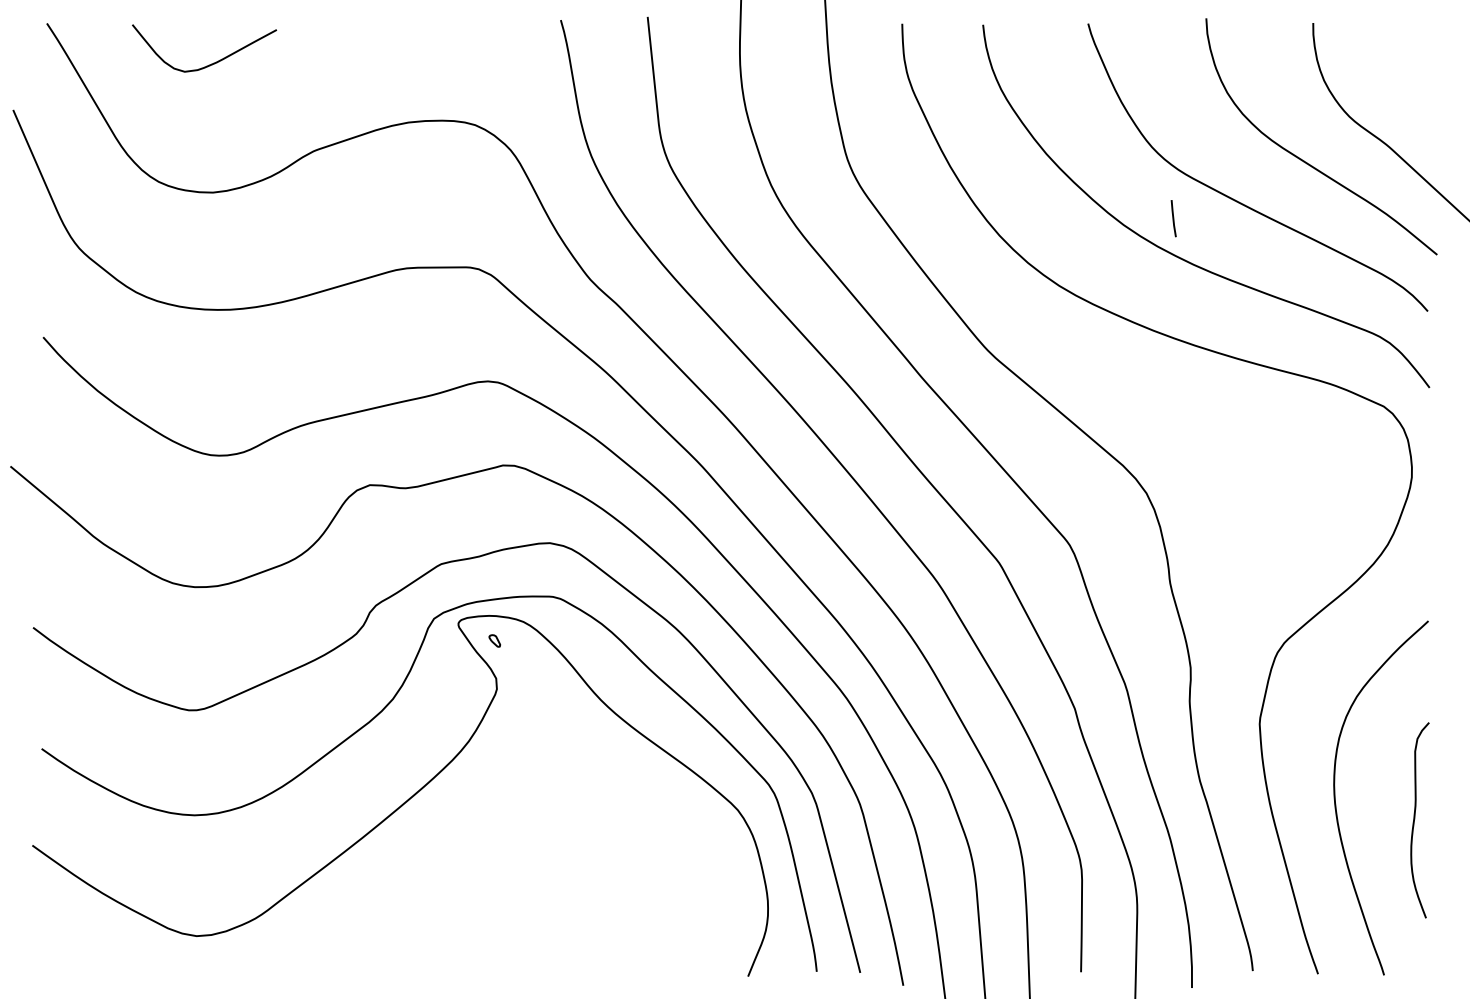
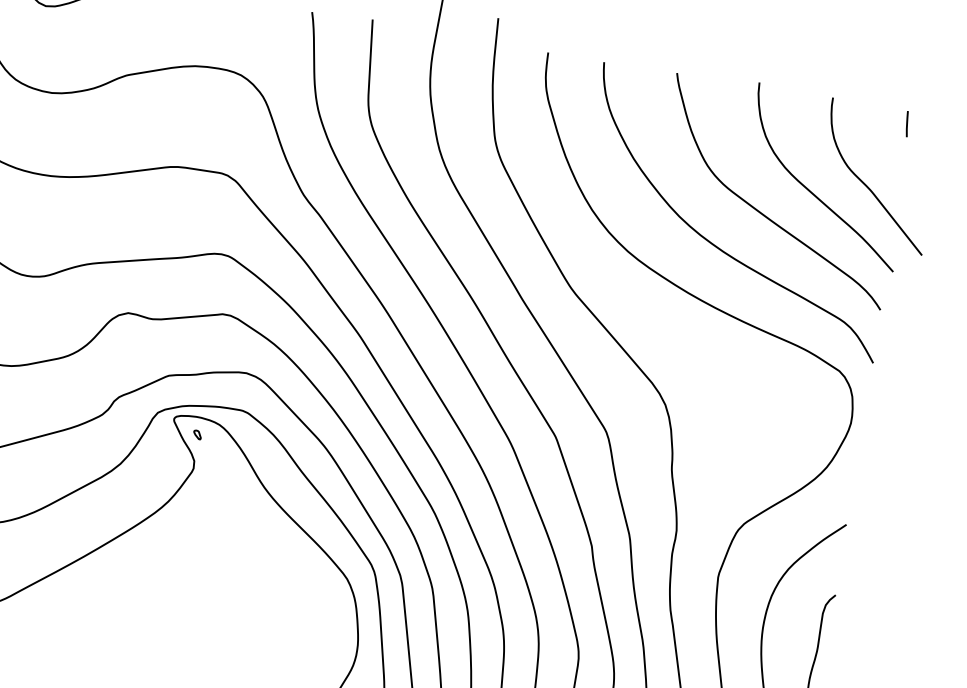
line: (1173, 218) -> (907, 124), moved

